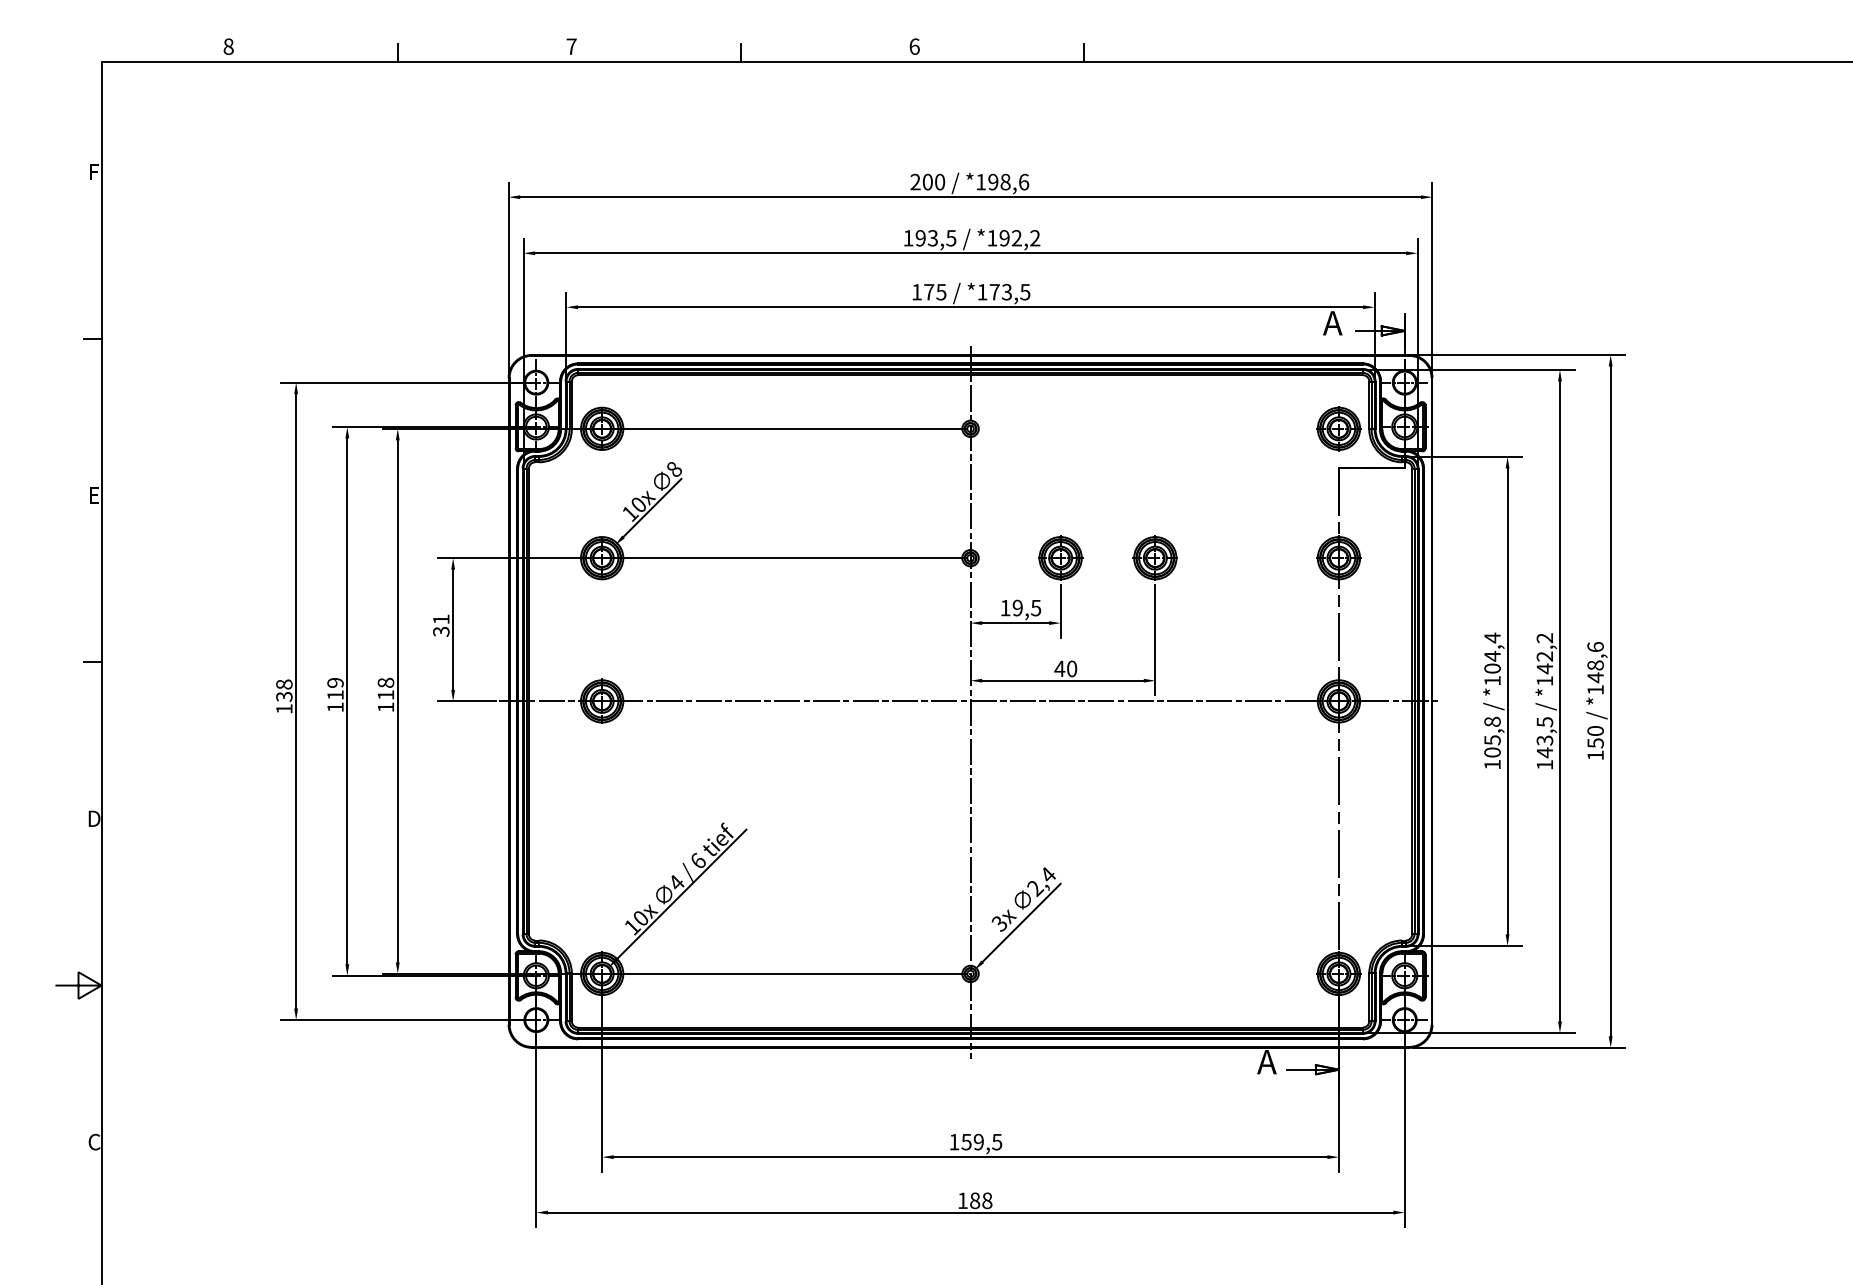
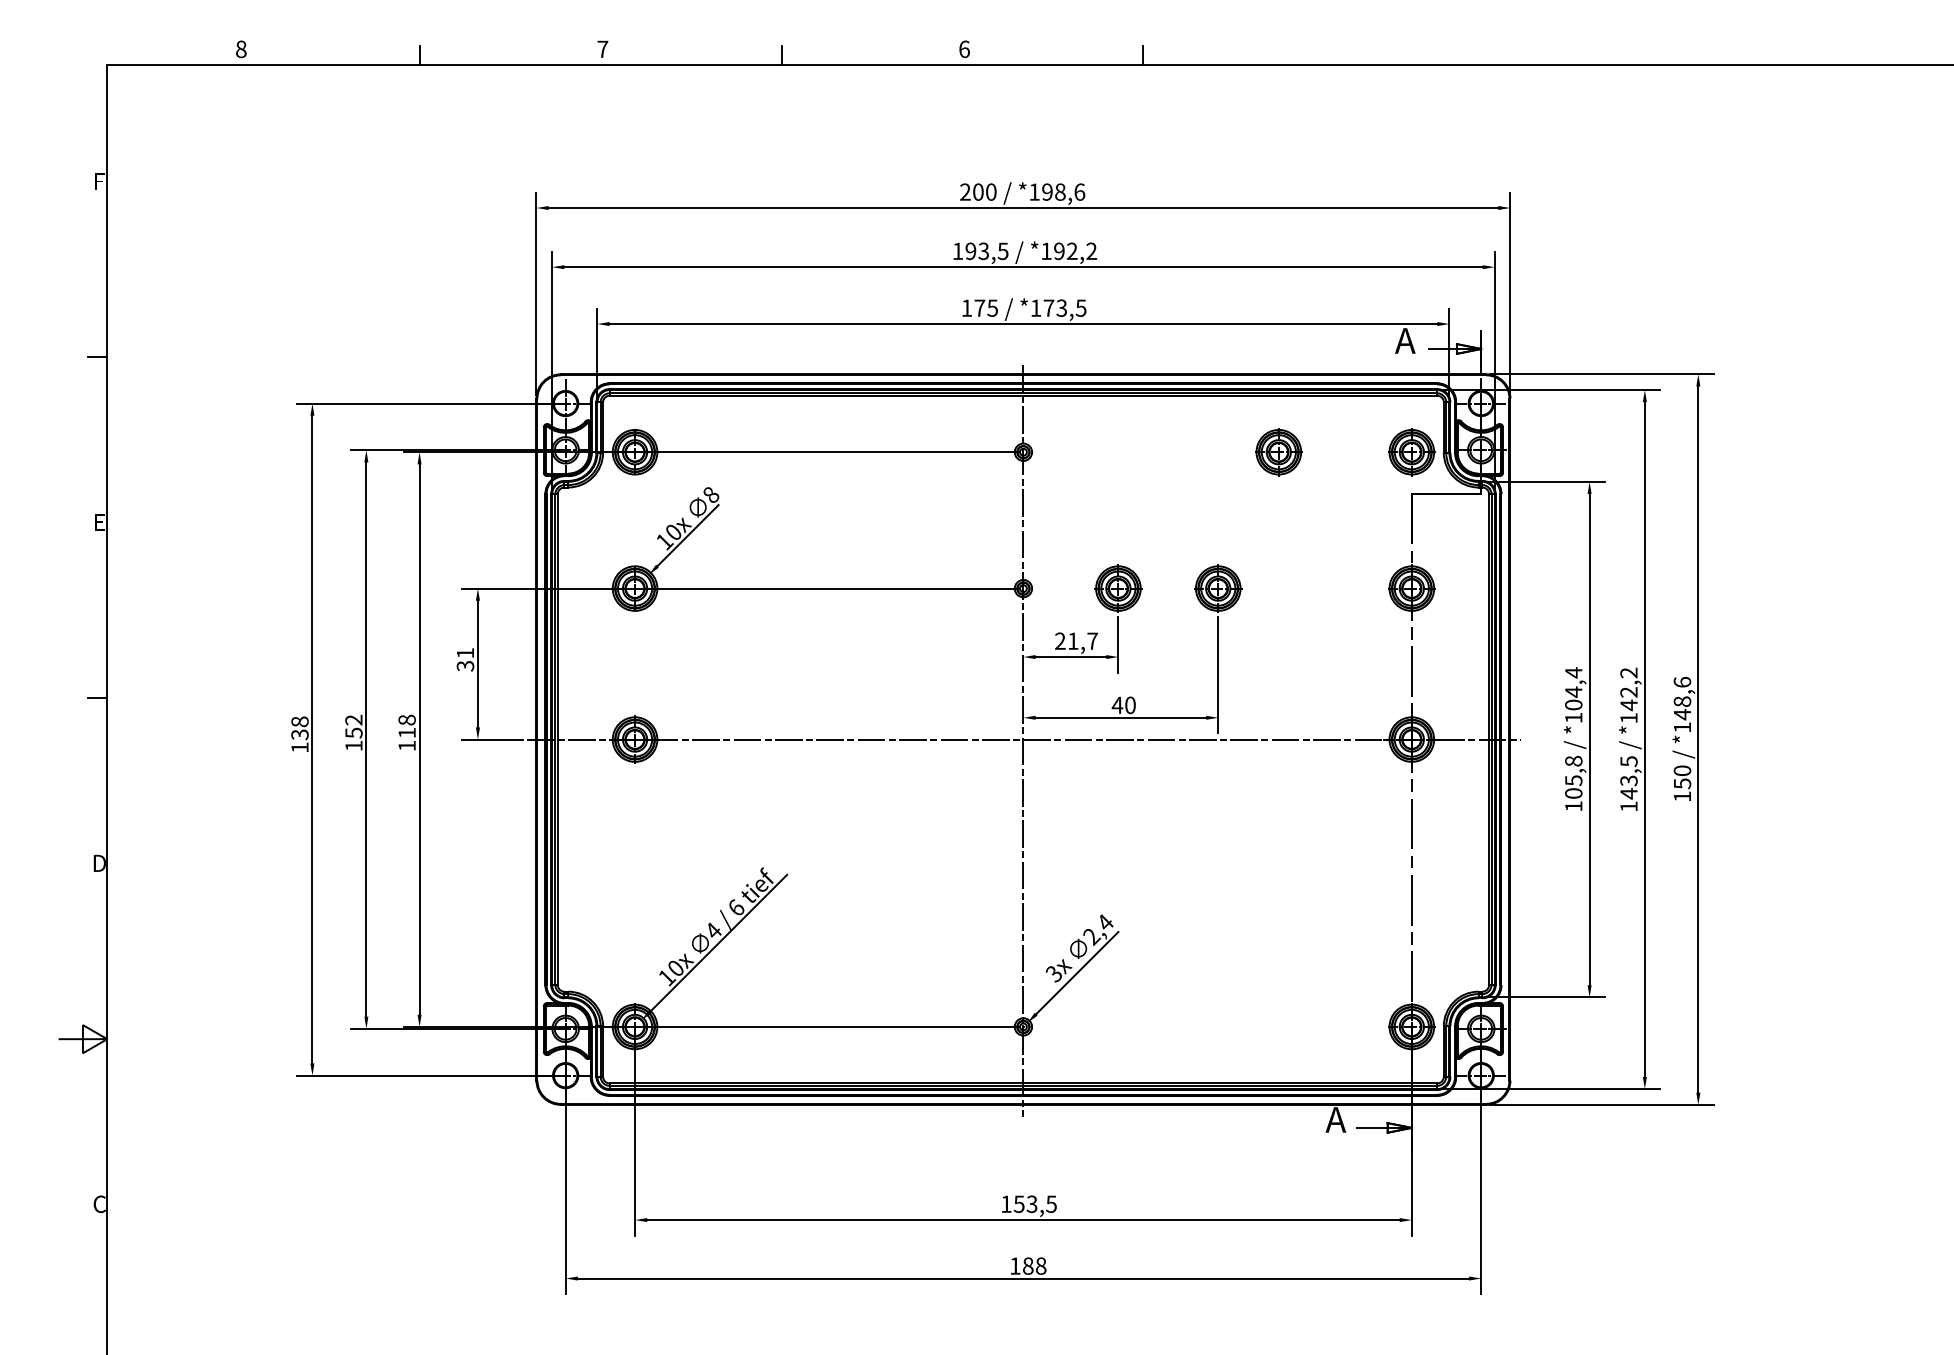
part: (1212, 429) -> (1278, 452), added
text: (1020, 607) -> (1076, 640), 19,5 -> 21,7
text: (335, 688) -> (353, 726), 119 -> 152
text: (978, 1141) -> (1031, 1203), 159,5 -> 153,5

